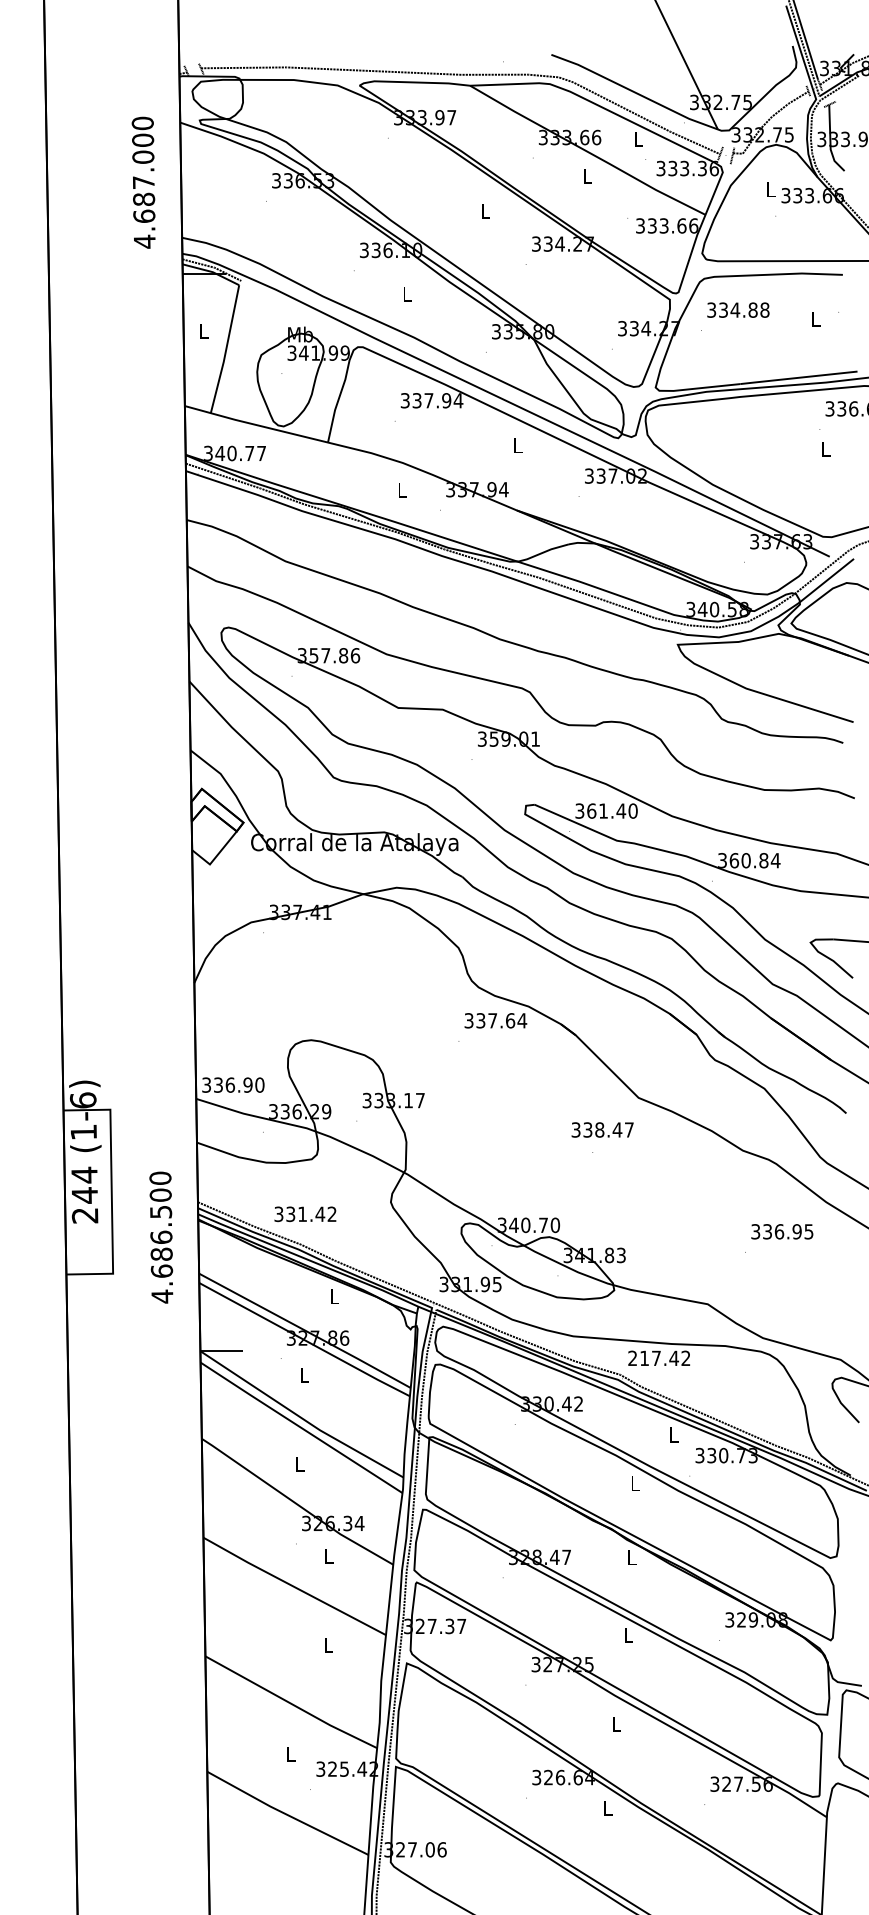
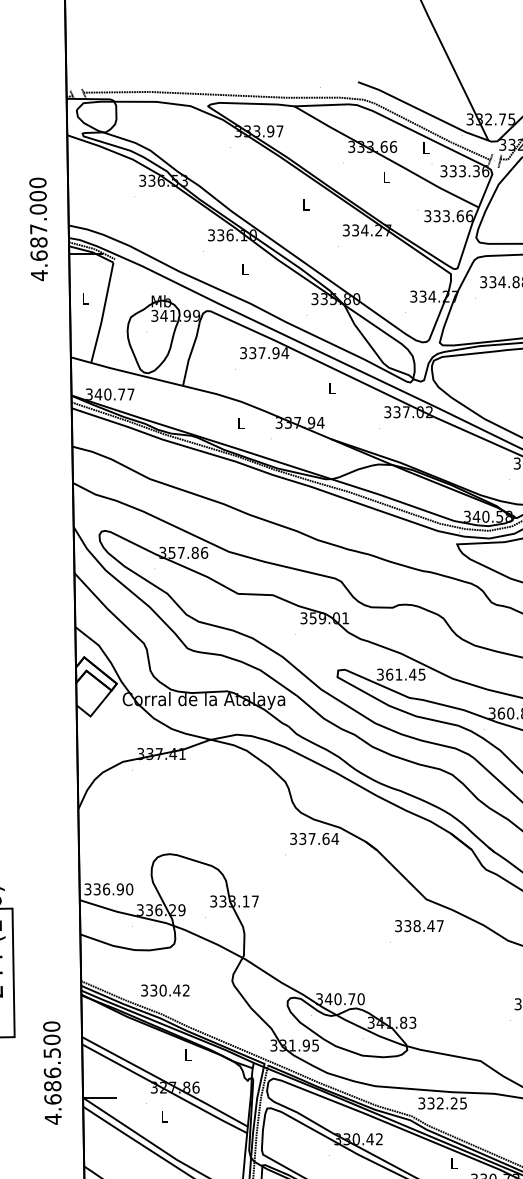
text: (143, 182) -> (38, 229), moved
text: (632, 810) -> (421, 674), 361.40 -> 361.45
text: (602, 1129) -> (419, 925), moved
text: (302, 1214) -> (163, 990), 331.42 -> 330.42
text: (161, 1237) -> (52, 1072), moved
text: (659, 1358) -> (442, 1103), 217.42 -> 332.25

